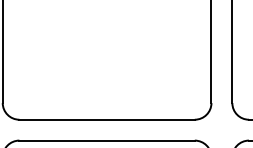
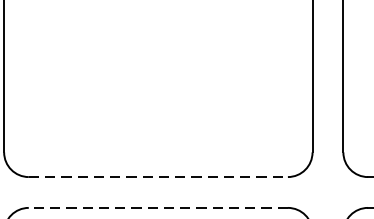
line: (107, 119) -> (158, 176), solid -> dashed
line: (107, 140) -> (158, 207), solid -> dashed

